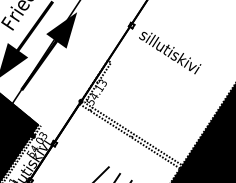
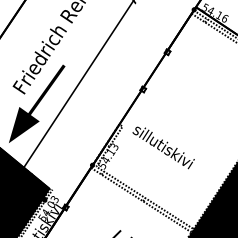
fill: (47, 51) -> (59, 115), removed
text: (169, 52) -> (163, 147), moved

